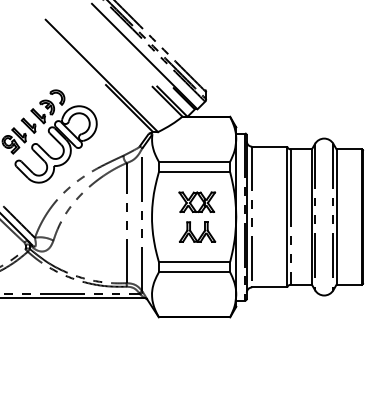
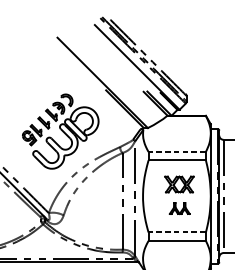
line: (194, 161) -> (177, 151), solid -> dashed
part: (197, 231) -> (179, 208), size x0.7
line: (194, 261) -> (177, 232), solid -> dashed

